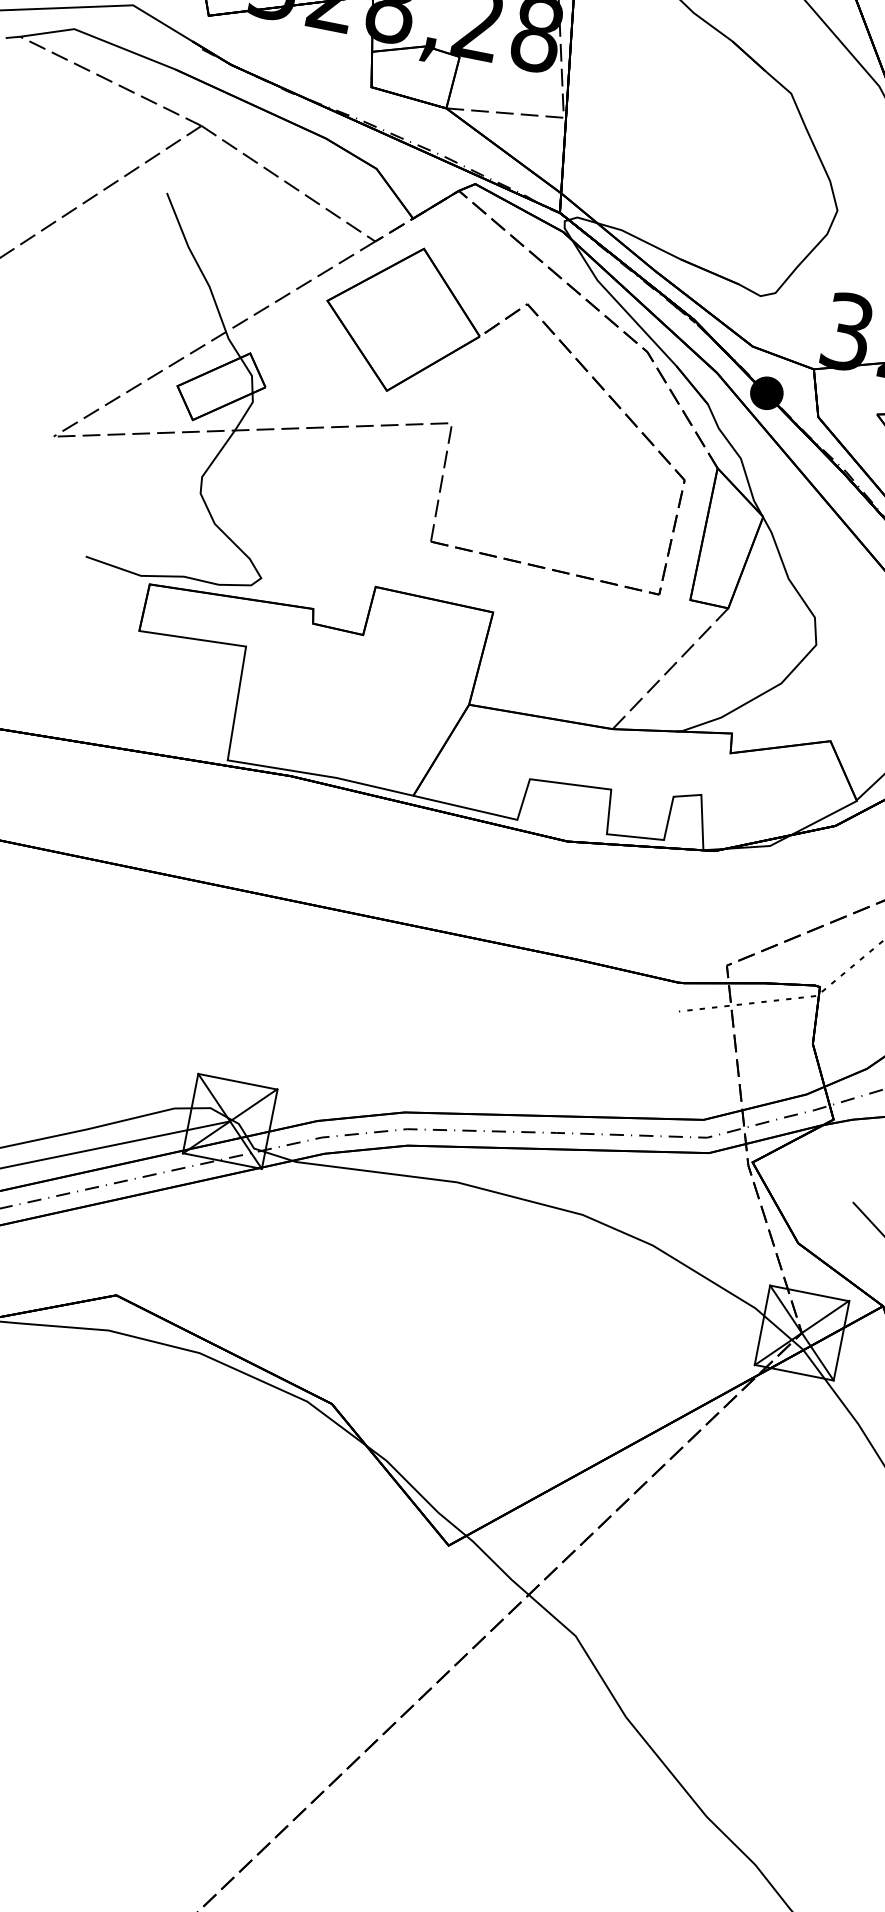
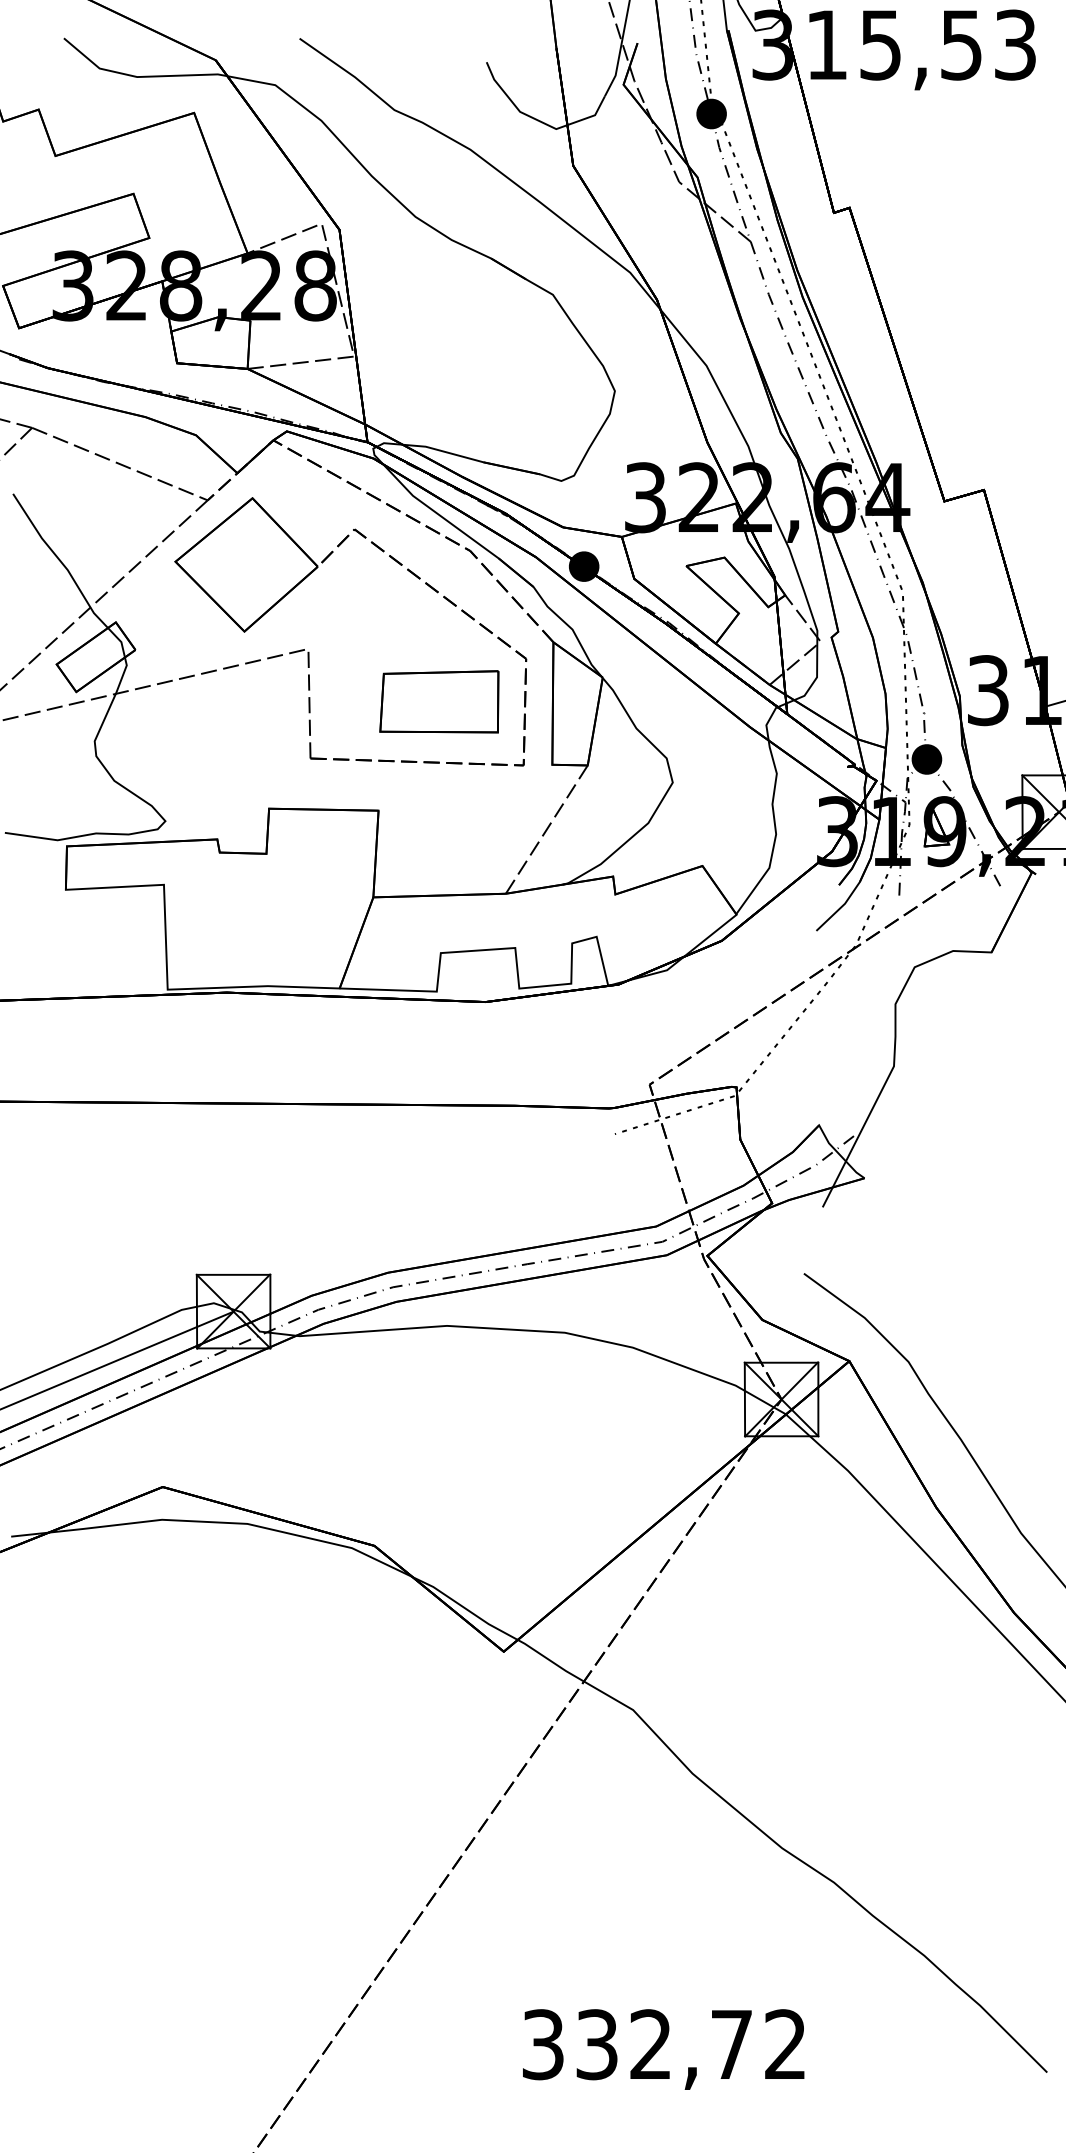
part: (582, 507) -> (439, 701), added

